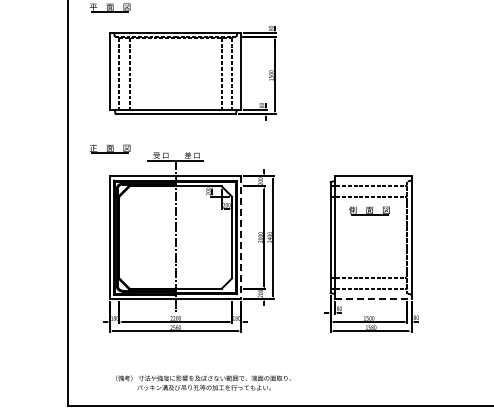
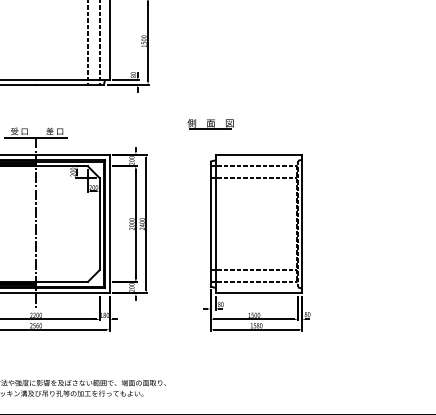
part: (369, 210) -> (210, 123), moved
line: (241, 238) -> (110, 225), dashed -> solid
line: (373, 298) -> (259, 292), dashed -> solid

